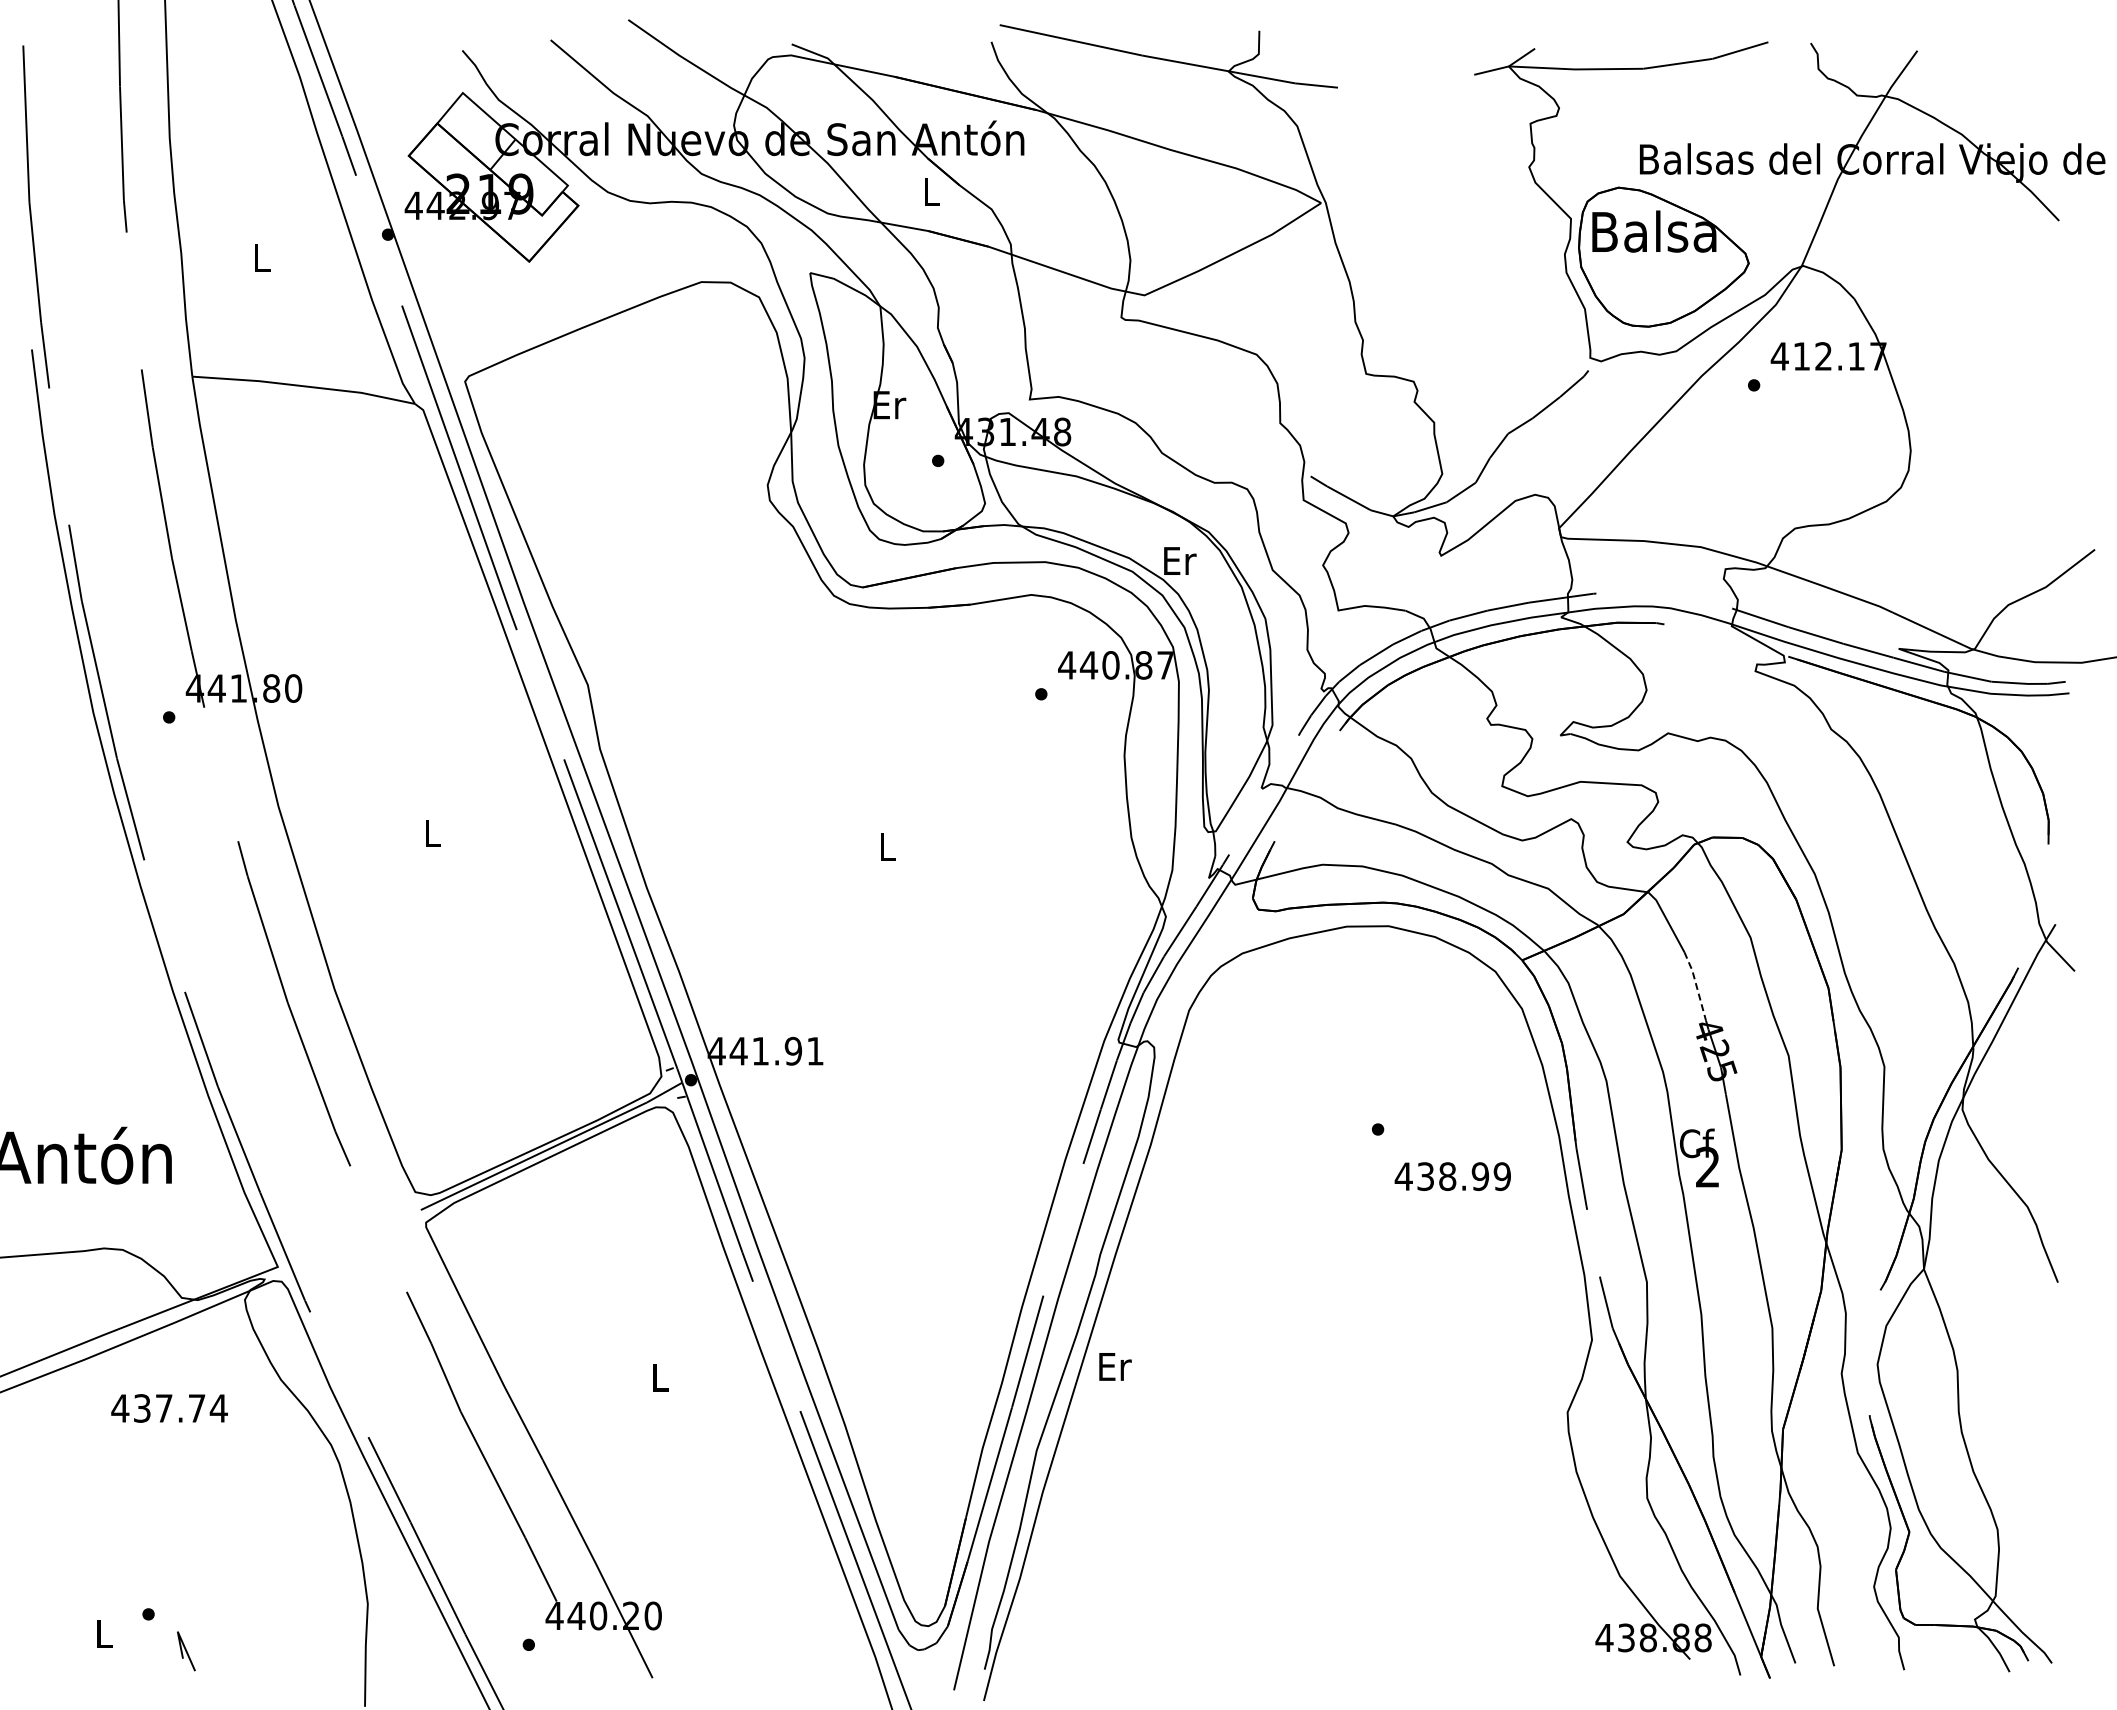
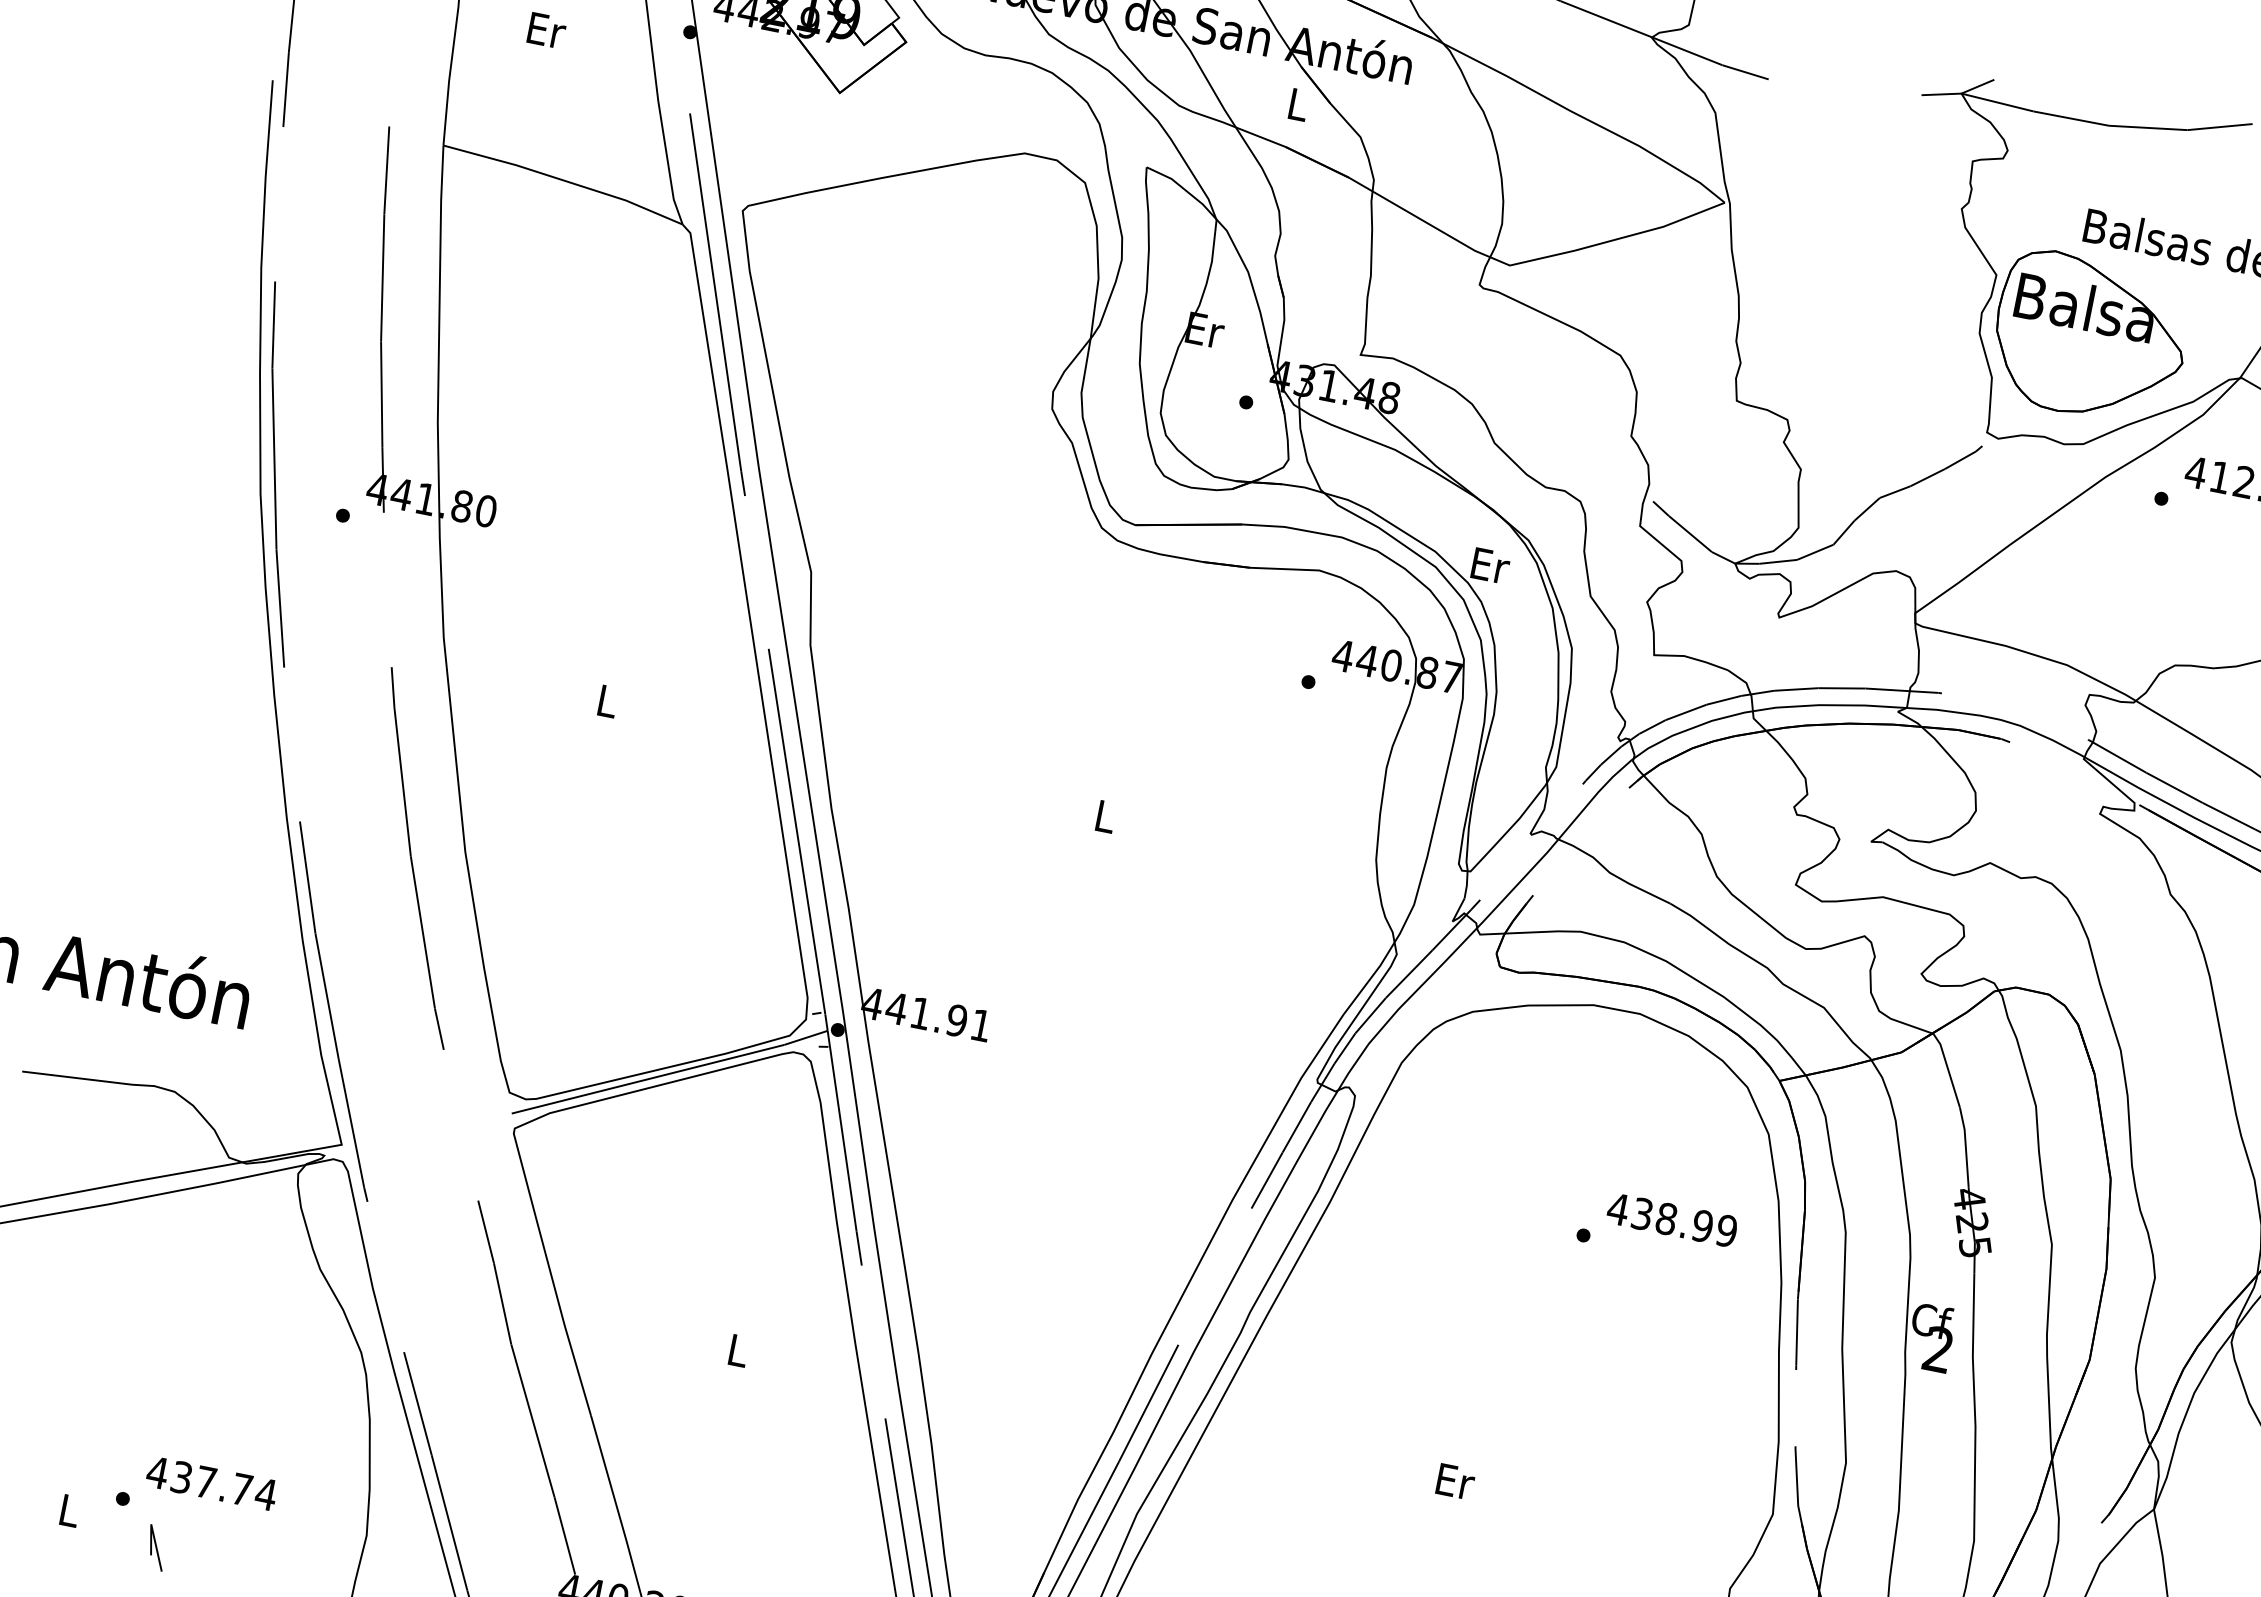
text: (262, 258) -> (546, 30), L -> Er
line: (1696, 985) -> (1965, 1146), dashed -> solid
text: (1452, 1176) -> (1671, 1219), moved
text: (1115, 1366) -> (1455, 1481), moved
text: (169, 1408) -> (211, 1483), moved

